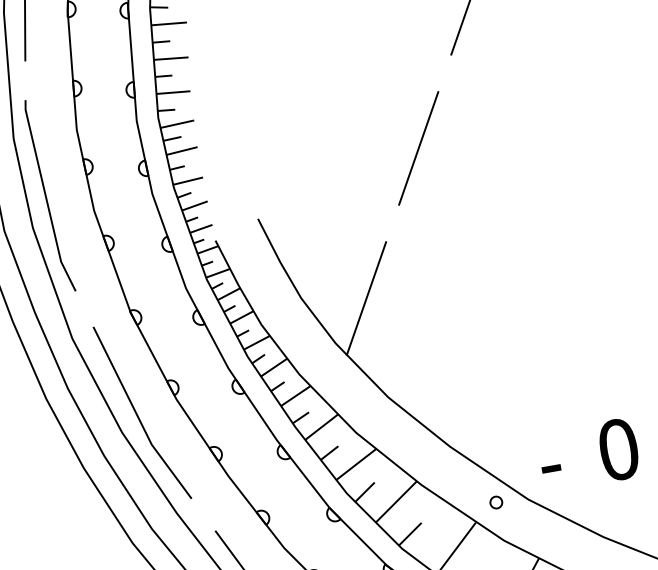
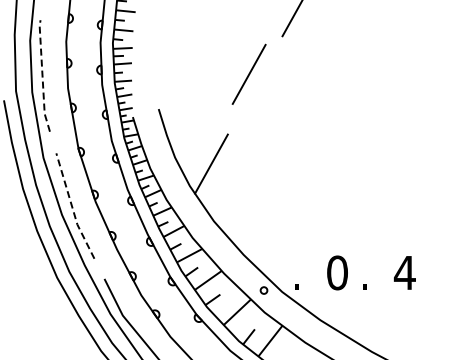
line: (417, 147) -> (248, 73), moved
line: (45, 197) -> (42, 76), solid -> dashed
line: (137, 416) -> (72, 207), solid -> dashed
text: (553, 478) -> (298, 282), - -> .

